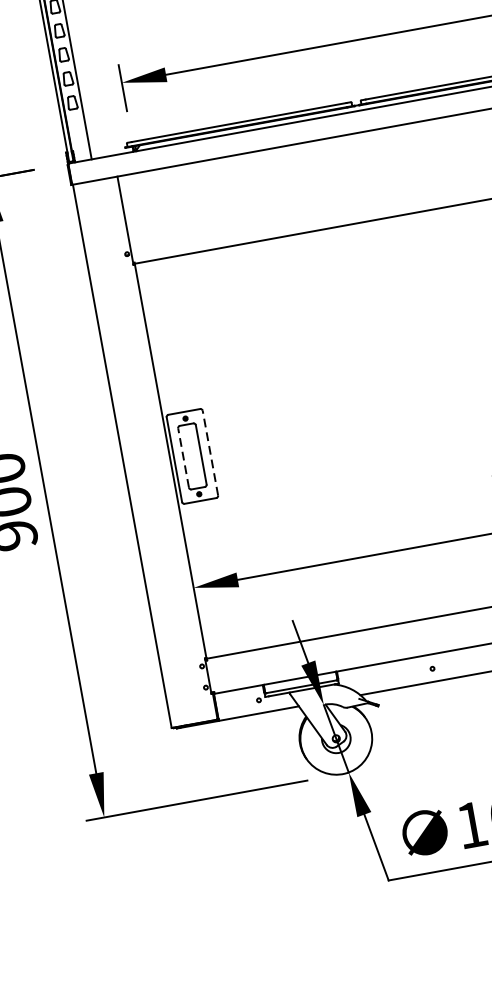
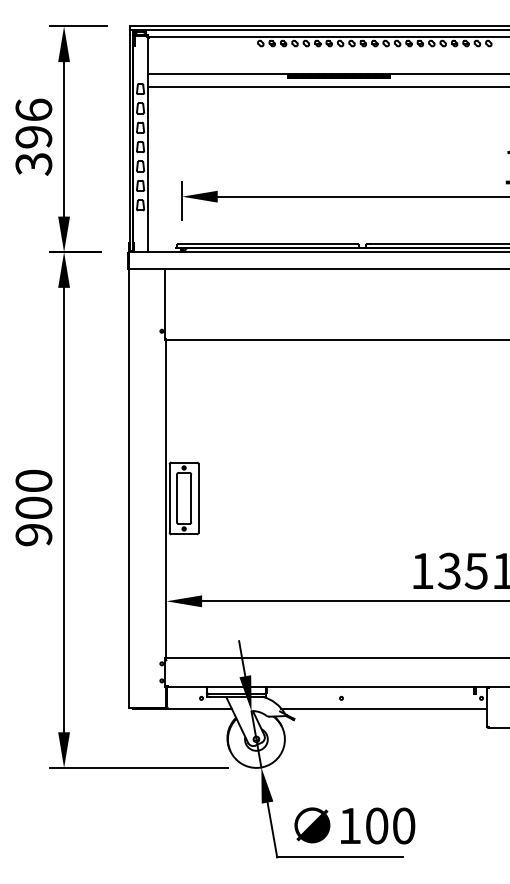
line: (209, 451) -> (198, 497), dashed -> solid
line: (184, 457) -> (177, 498), dashed -> solid

